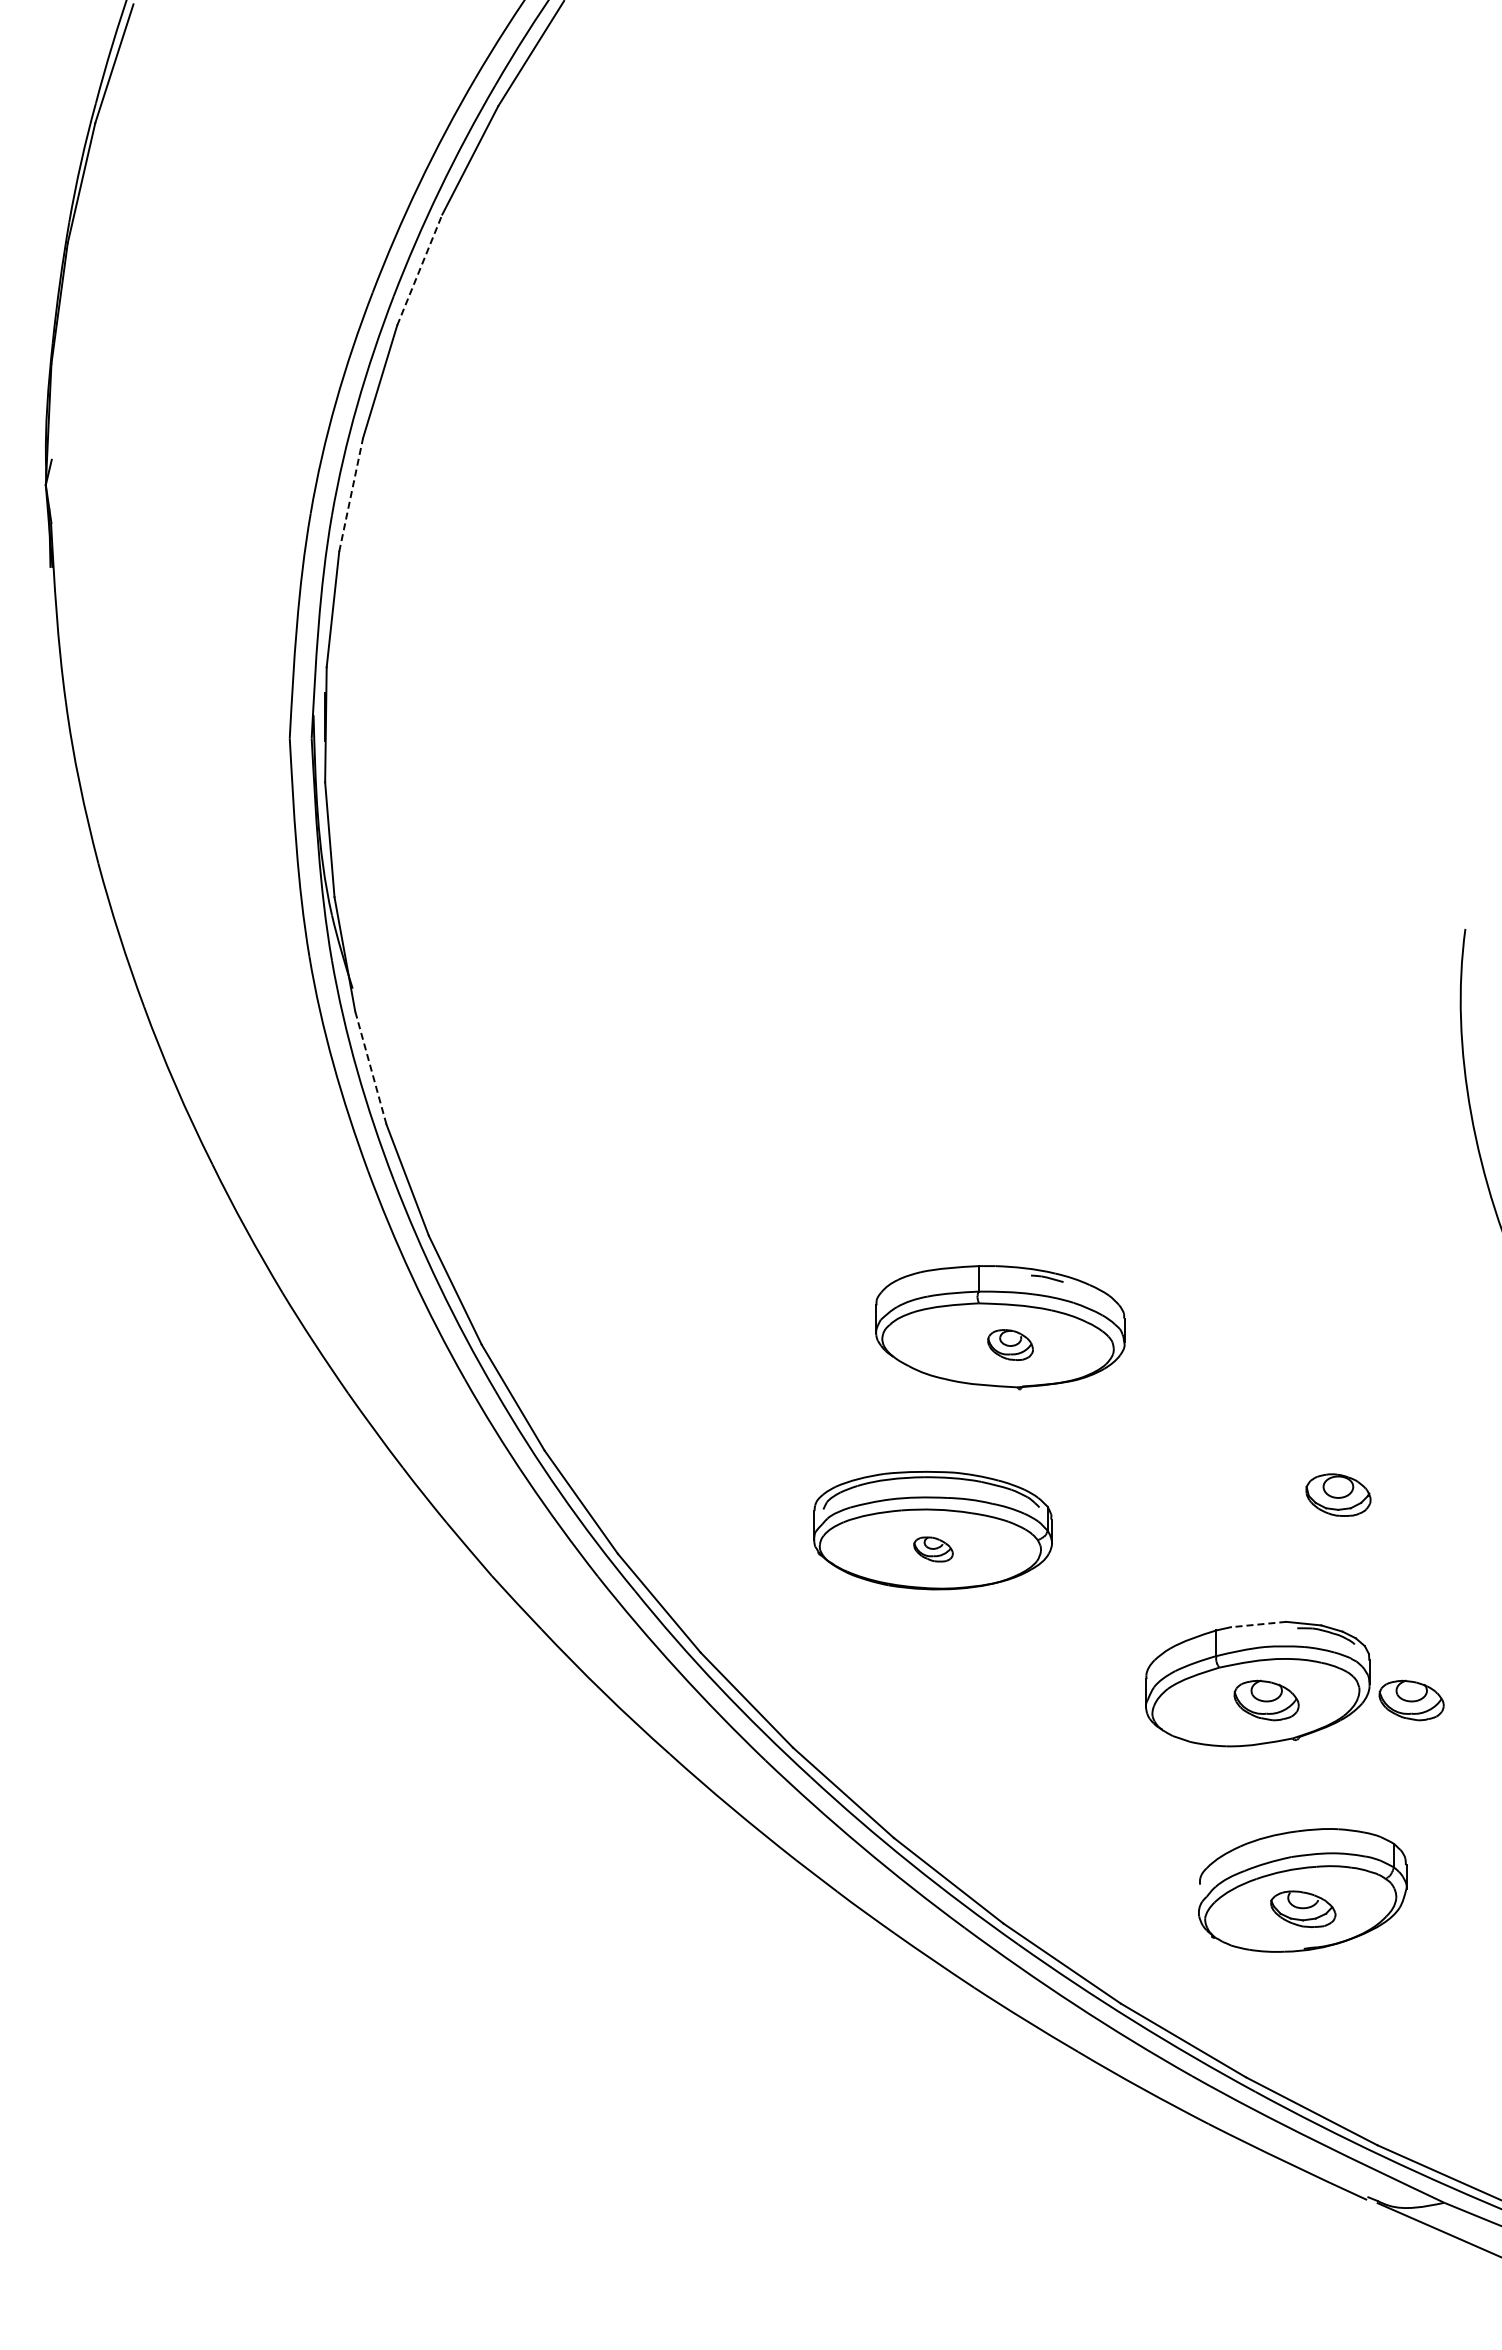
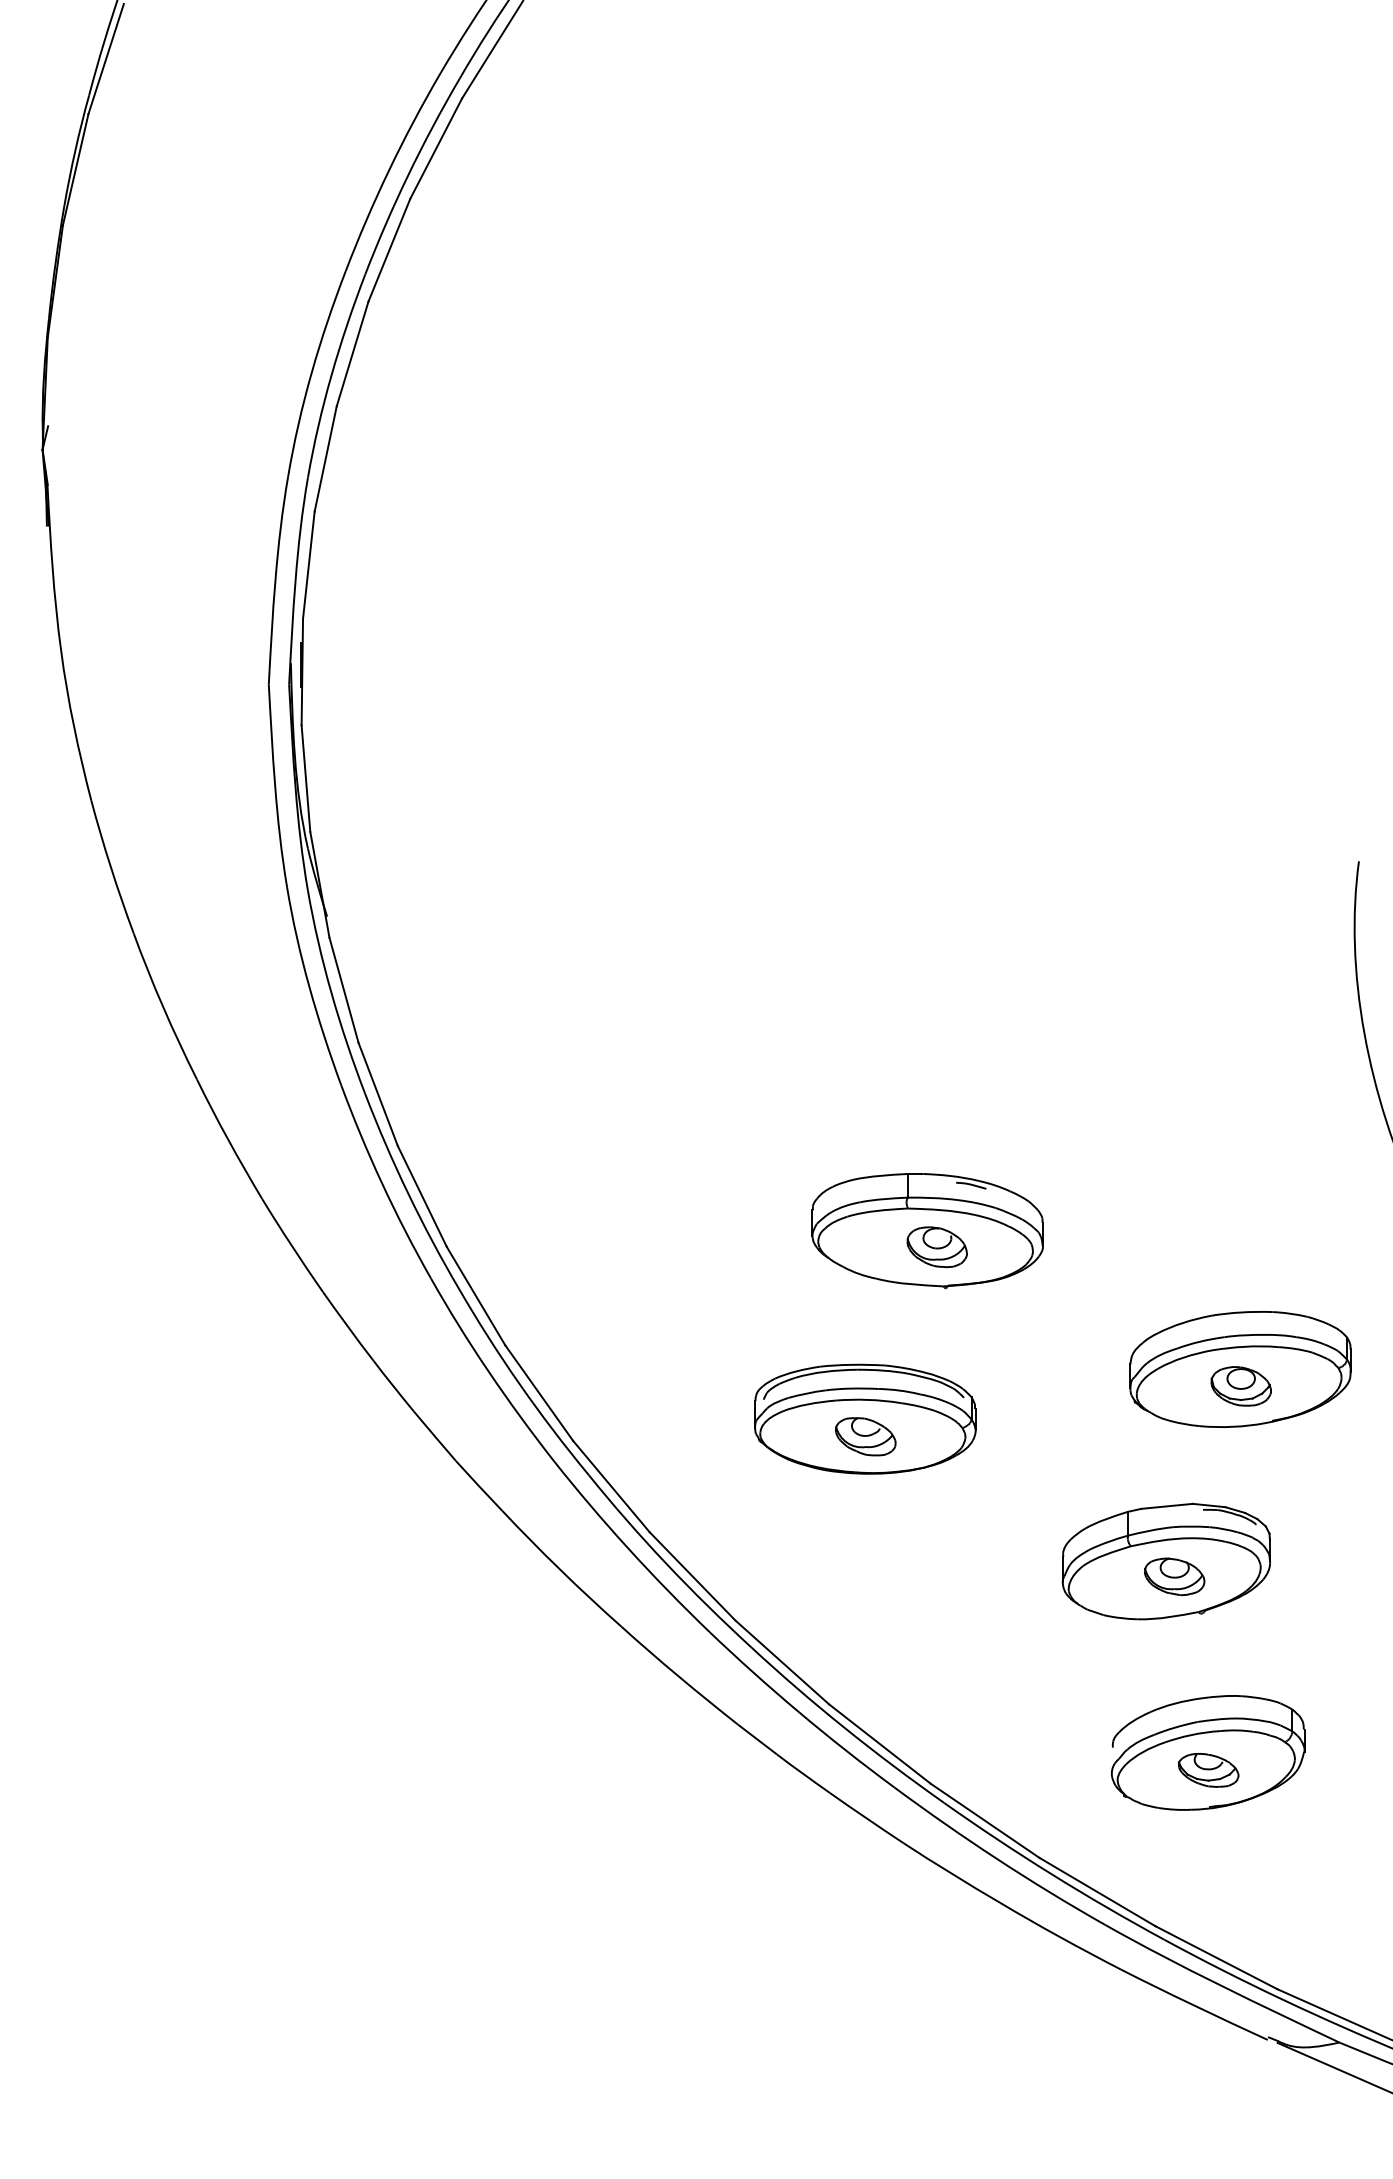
line: (419, 270) -> (389, 250), dashed -> solid
line: (351, 494) -> (326, 458), dashed -> solid
line: (370, 1067) -> (343, 989), dashed -> solid
part: (1010, 1344) -> (937, 1246), size x1.43
part: (1337, 1476) -> (1240, 1369), added
part: (933, 1549) -> (865, 1436), size x1.67
line: (1258, 1624) -> (1167, 1506), dashed -> solid
part: (1411, 1700) -> (1308, 1576), removed

